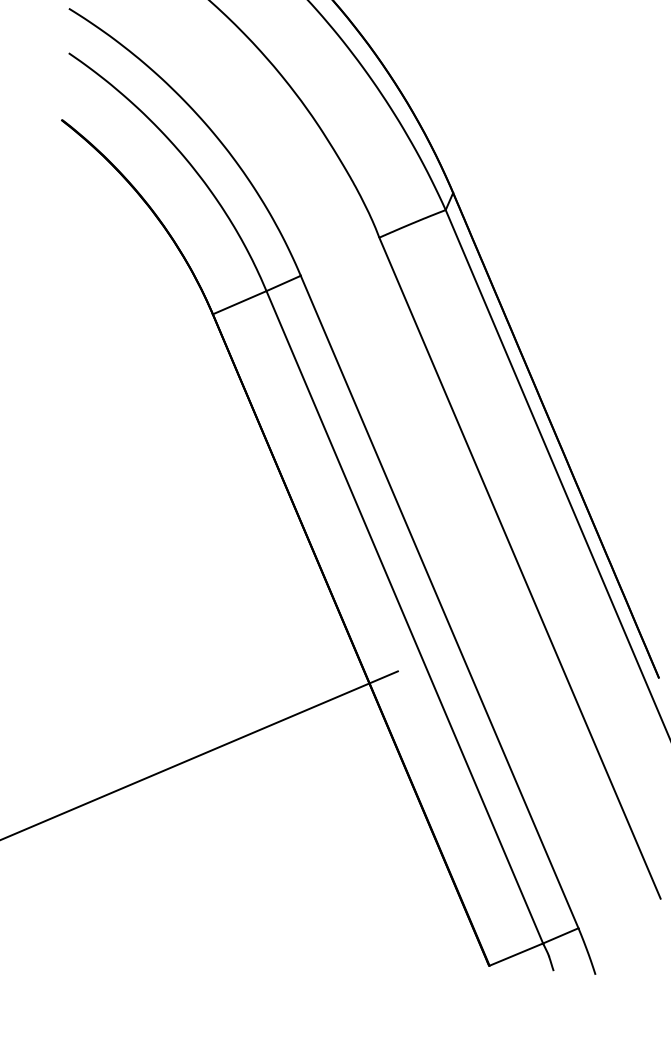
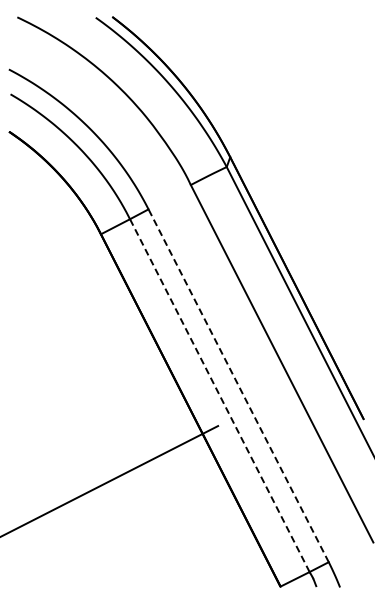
line: (439, 601) -> (238, 385), solid -> dashed
line: (404, 617) -> (219, 395), solid -> dashed

